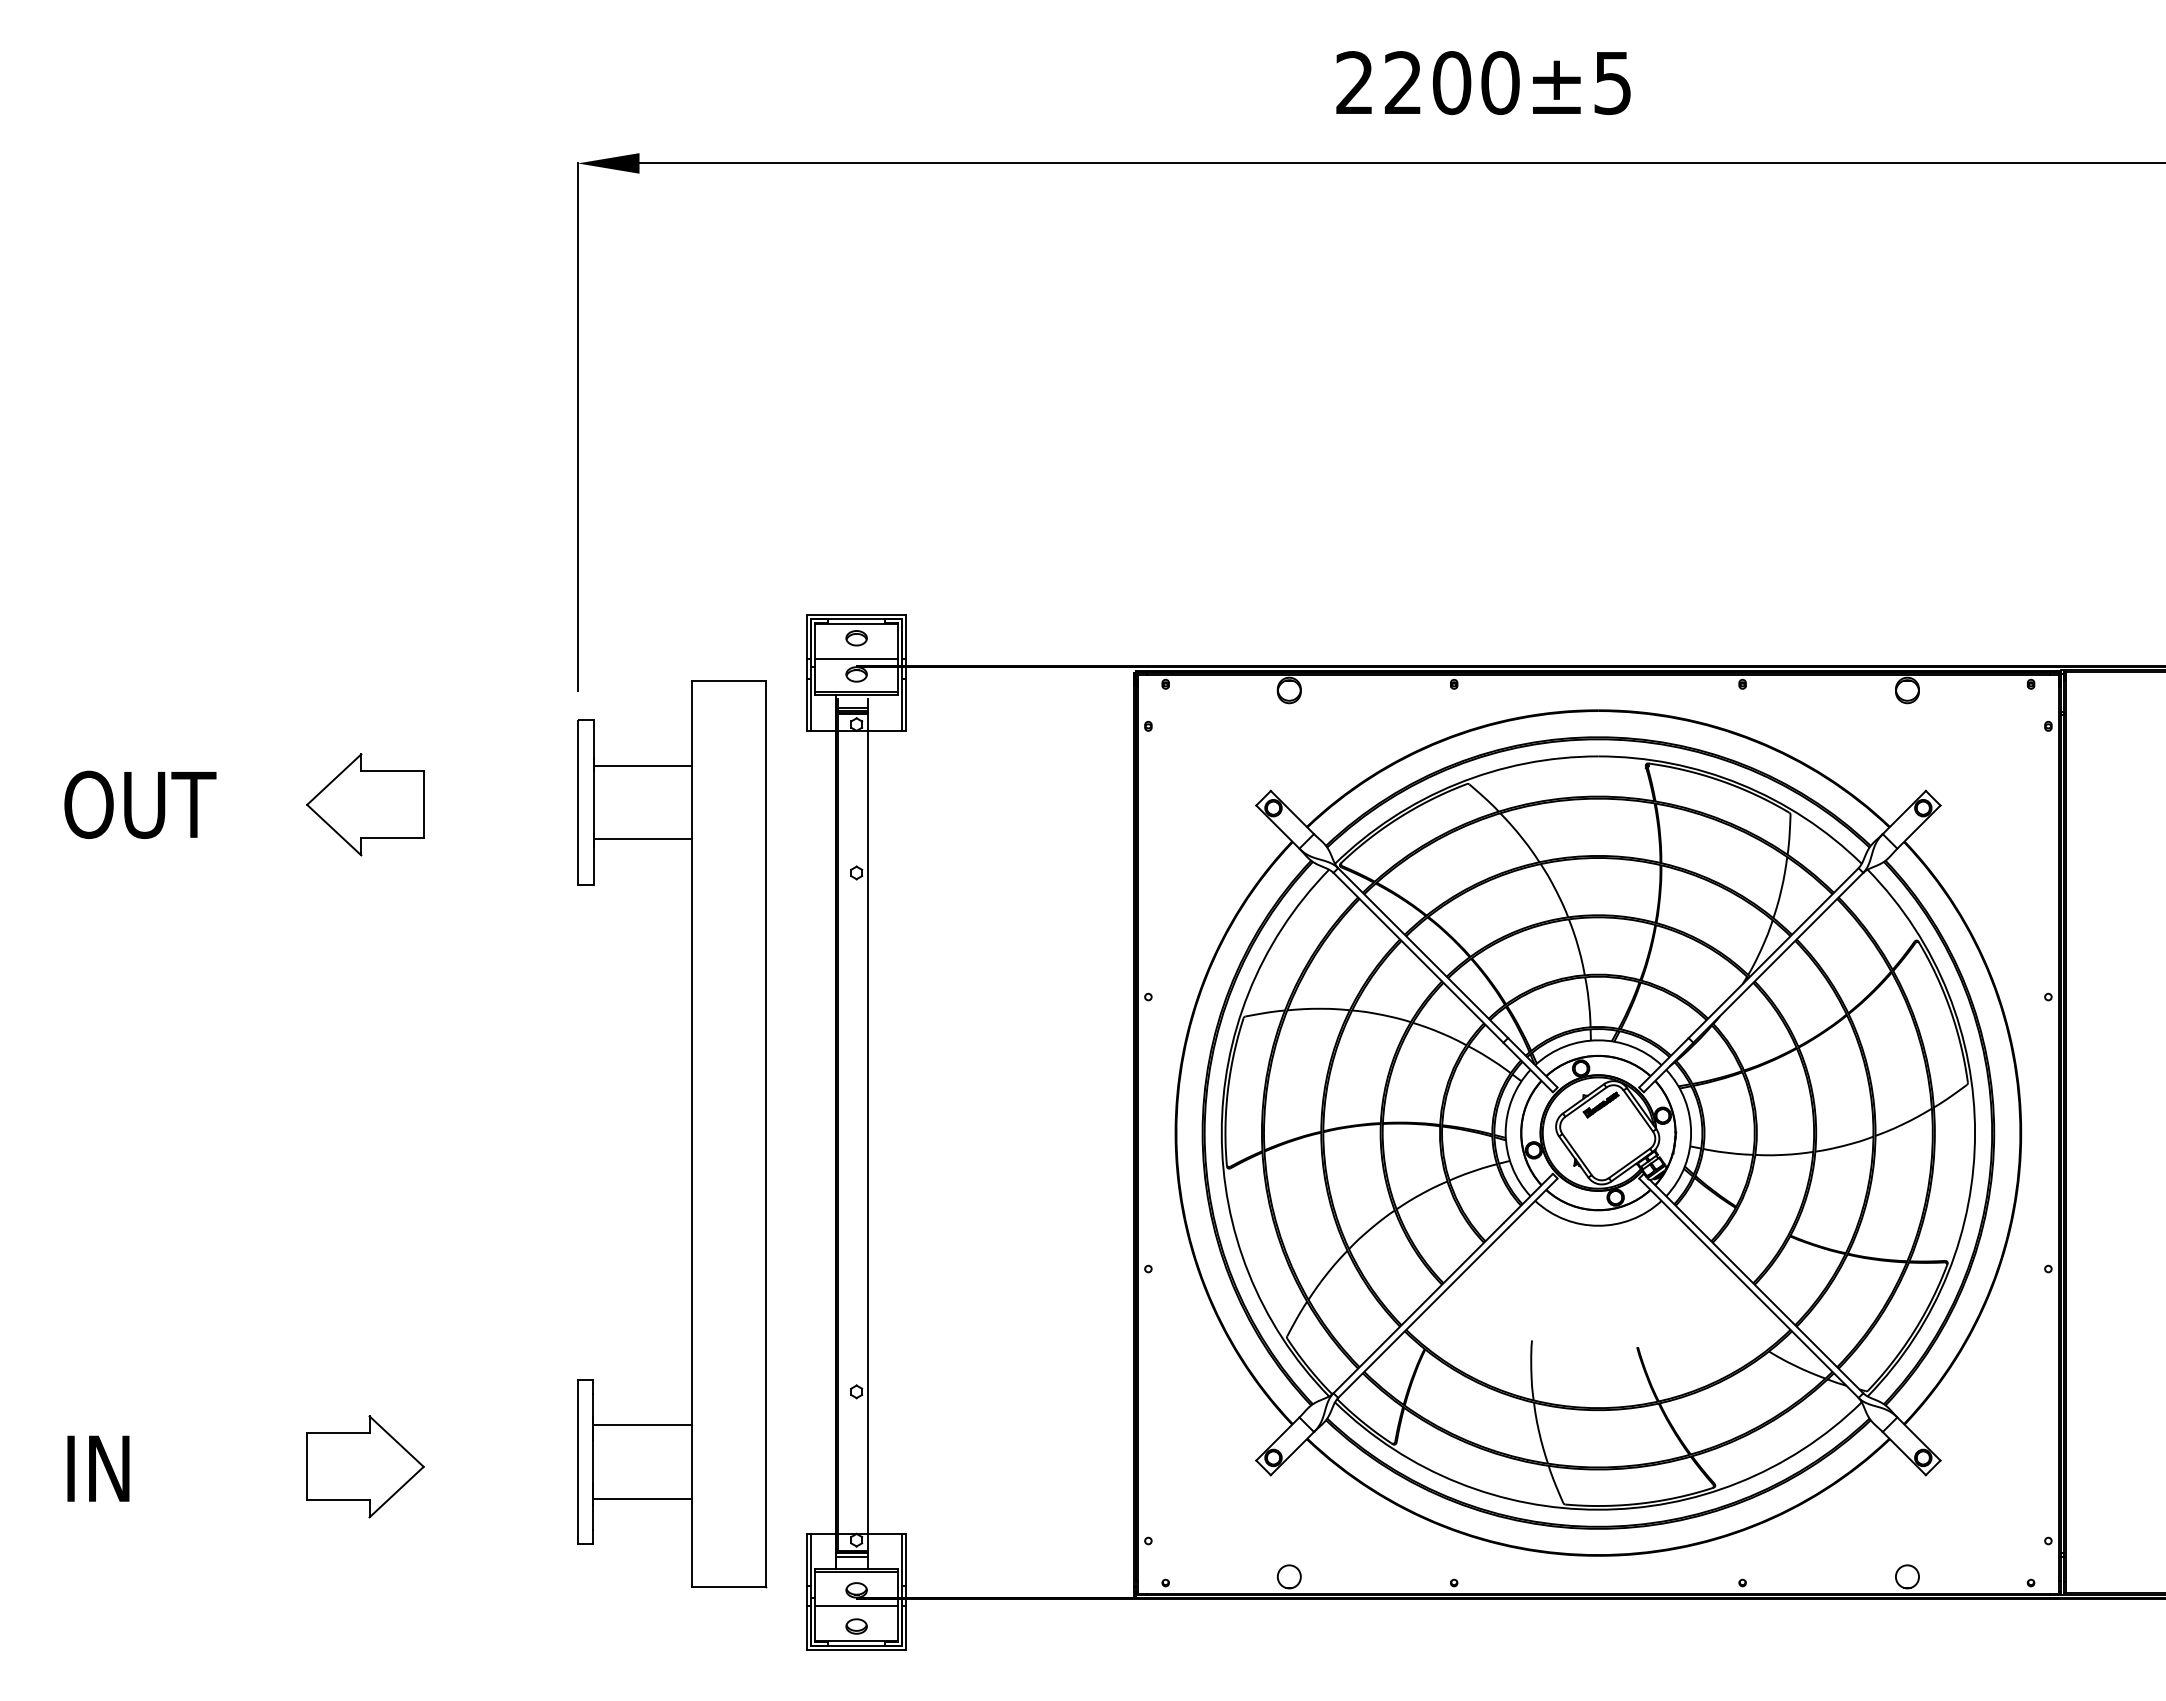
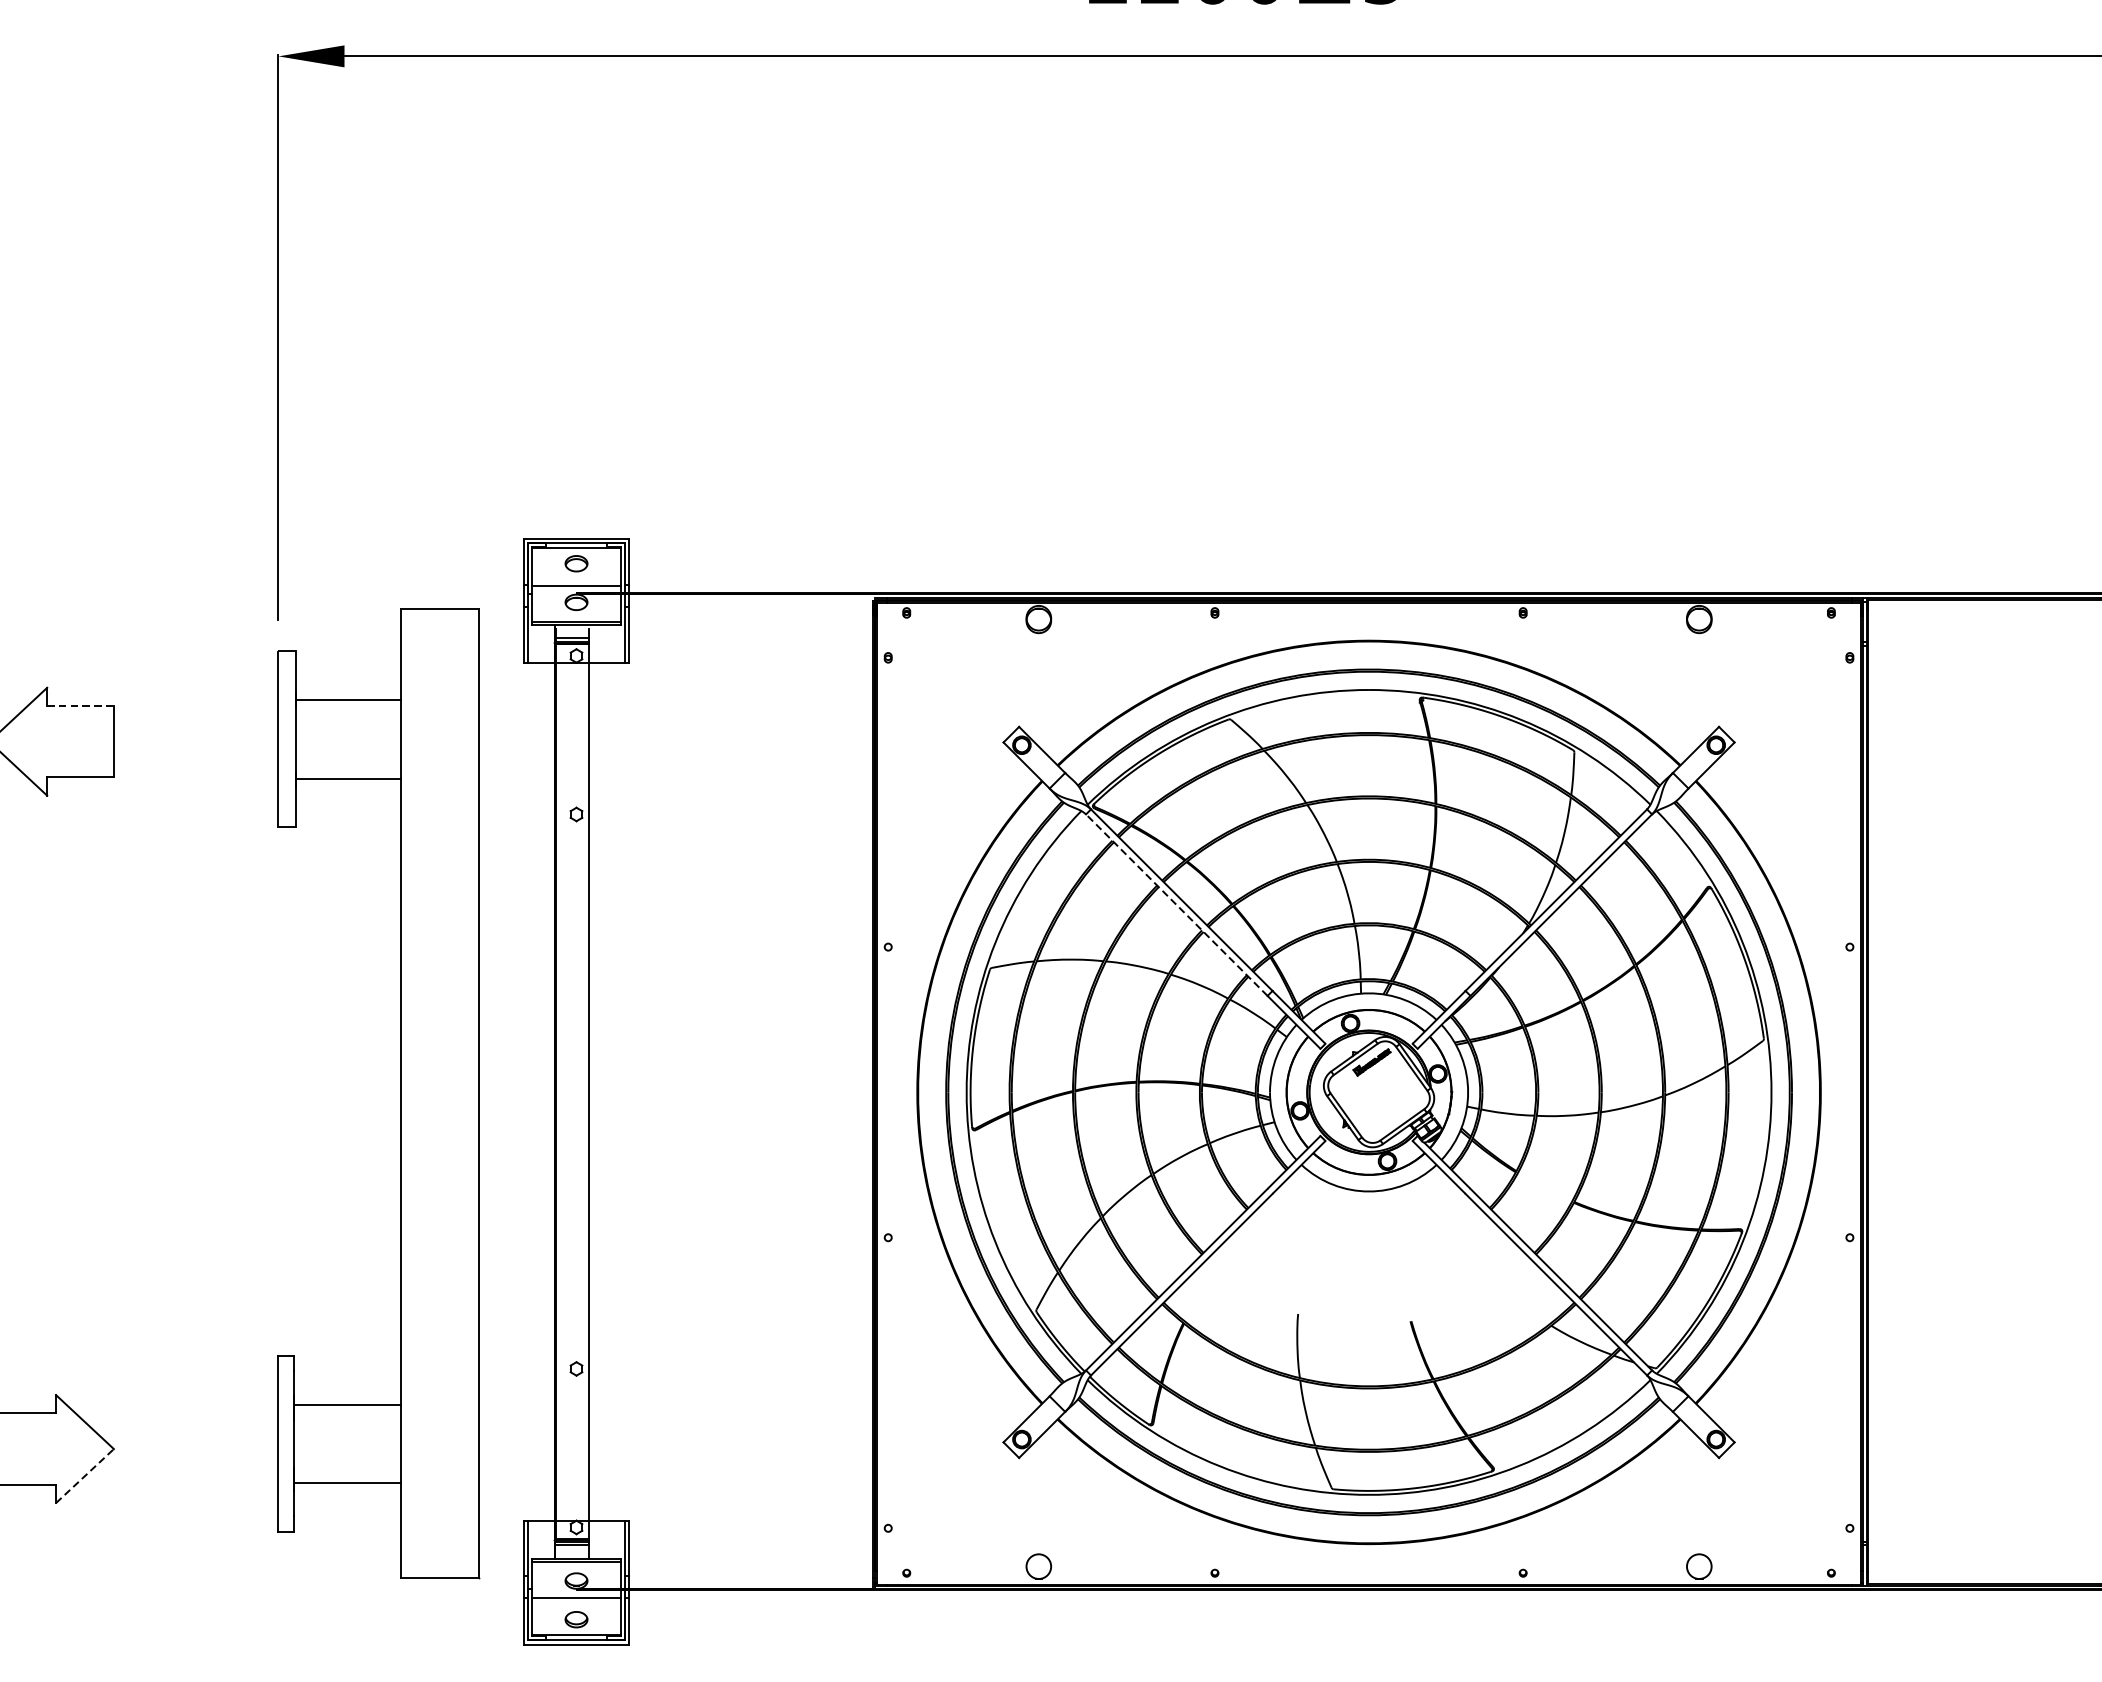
line: (392, 771) -> (80, 706), solid -> dashed
line: (1418, 957) -> (1176, 904), solid -> dashed
line: (397, 1491) -> (85, 1475), solid -> dashed

